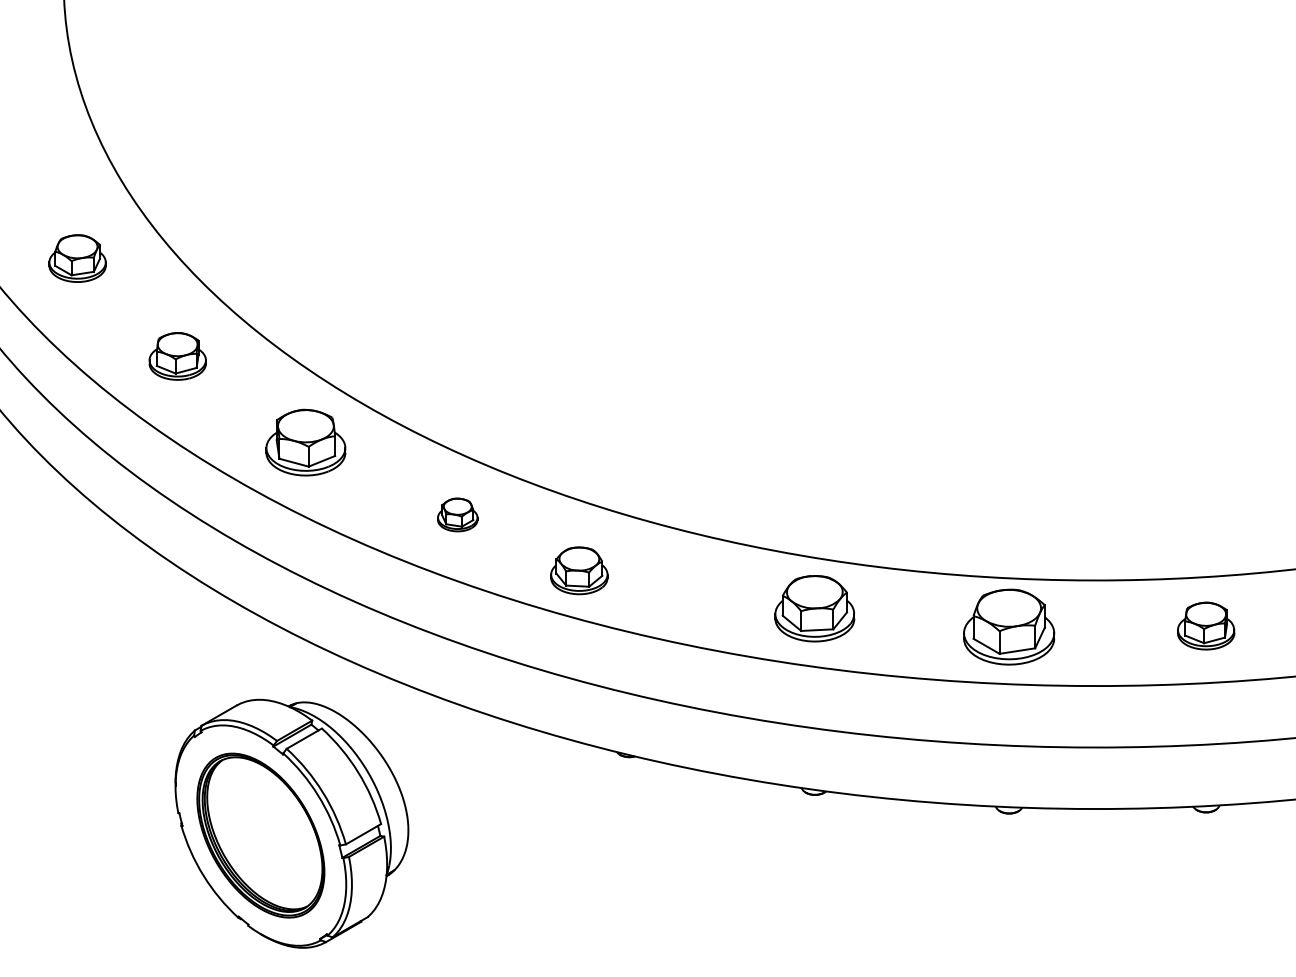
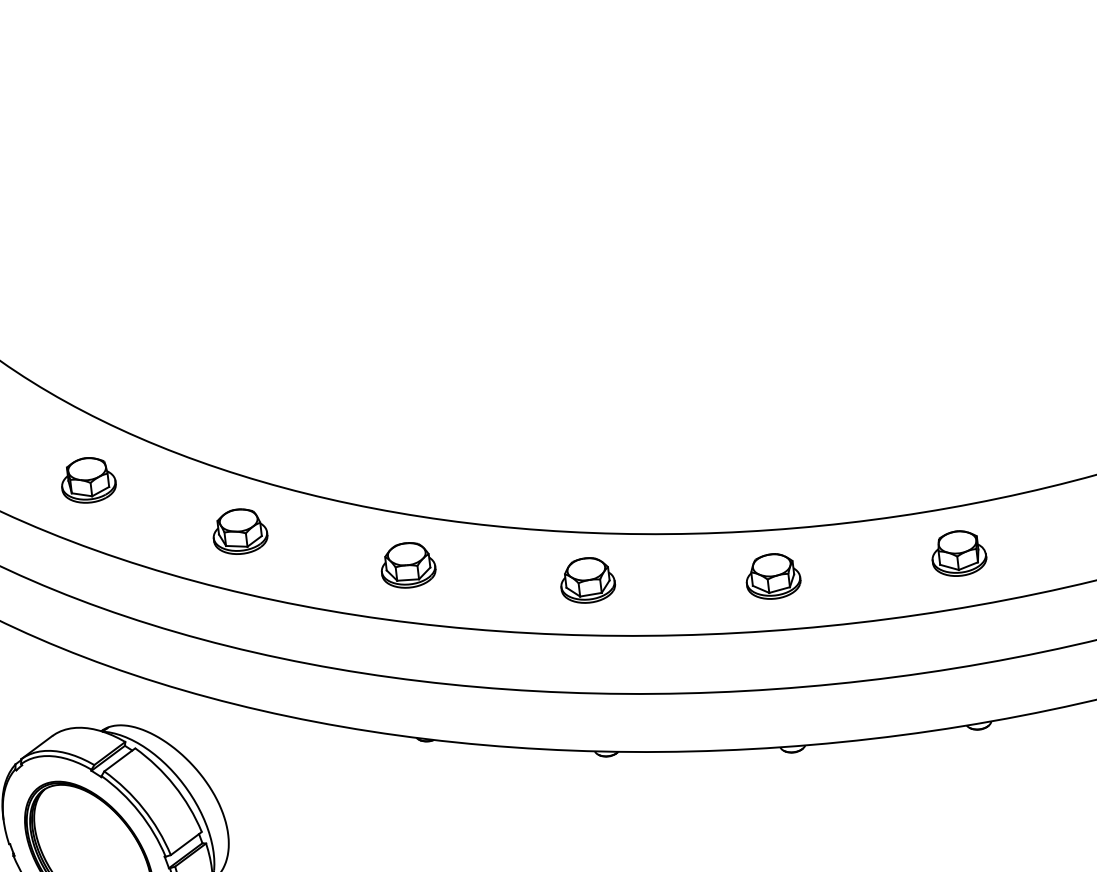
part: (305, 442) -> (88, 480), size x0.71
part: (457, 514) -> (239, 531), size x1.43
part: (579, 570) -> (408, 565), moved
part: (815, 608) -> (588, 580), size x0.71
part: (1009, 627) -> (773, 576), size x0.62

